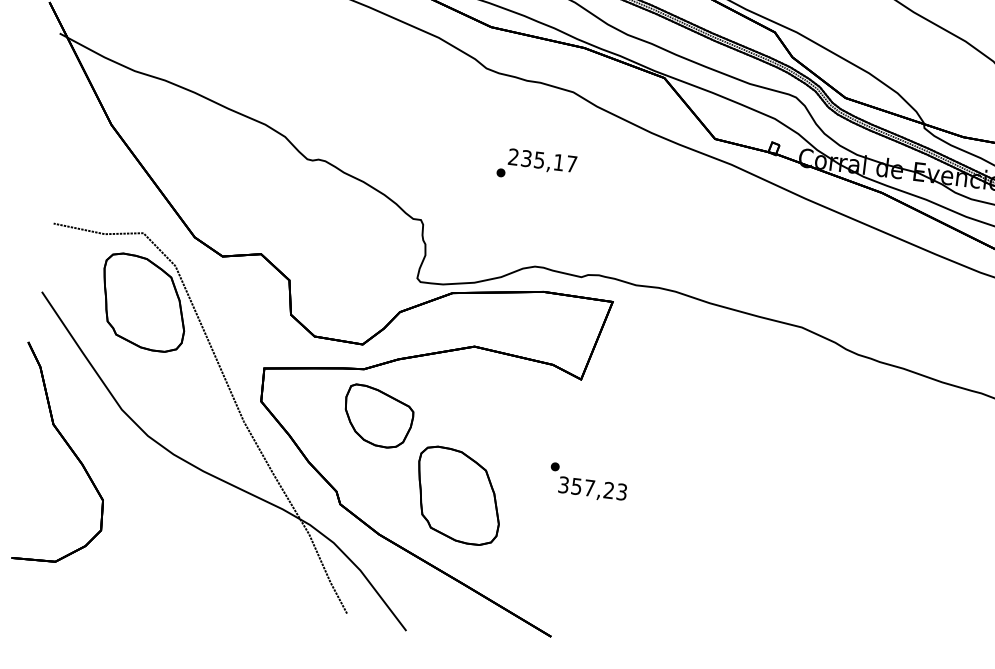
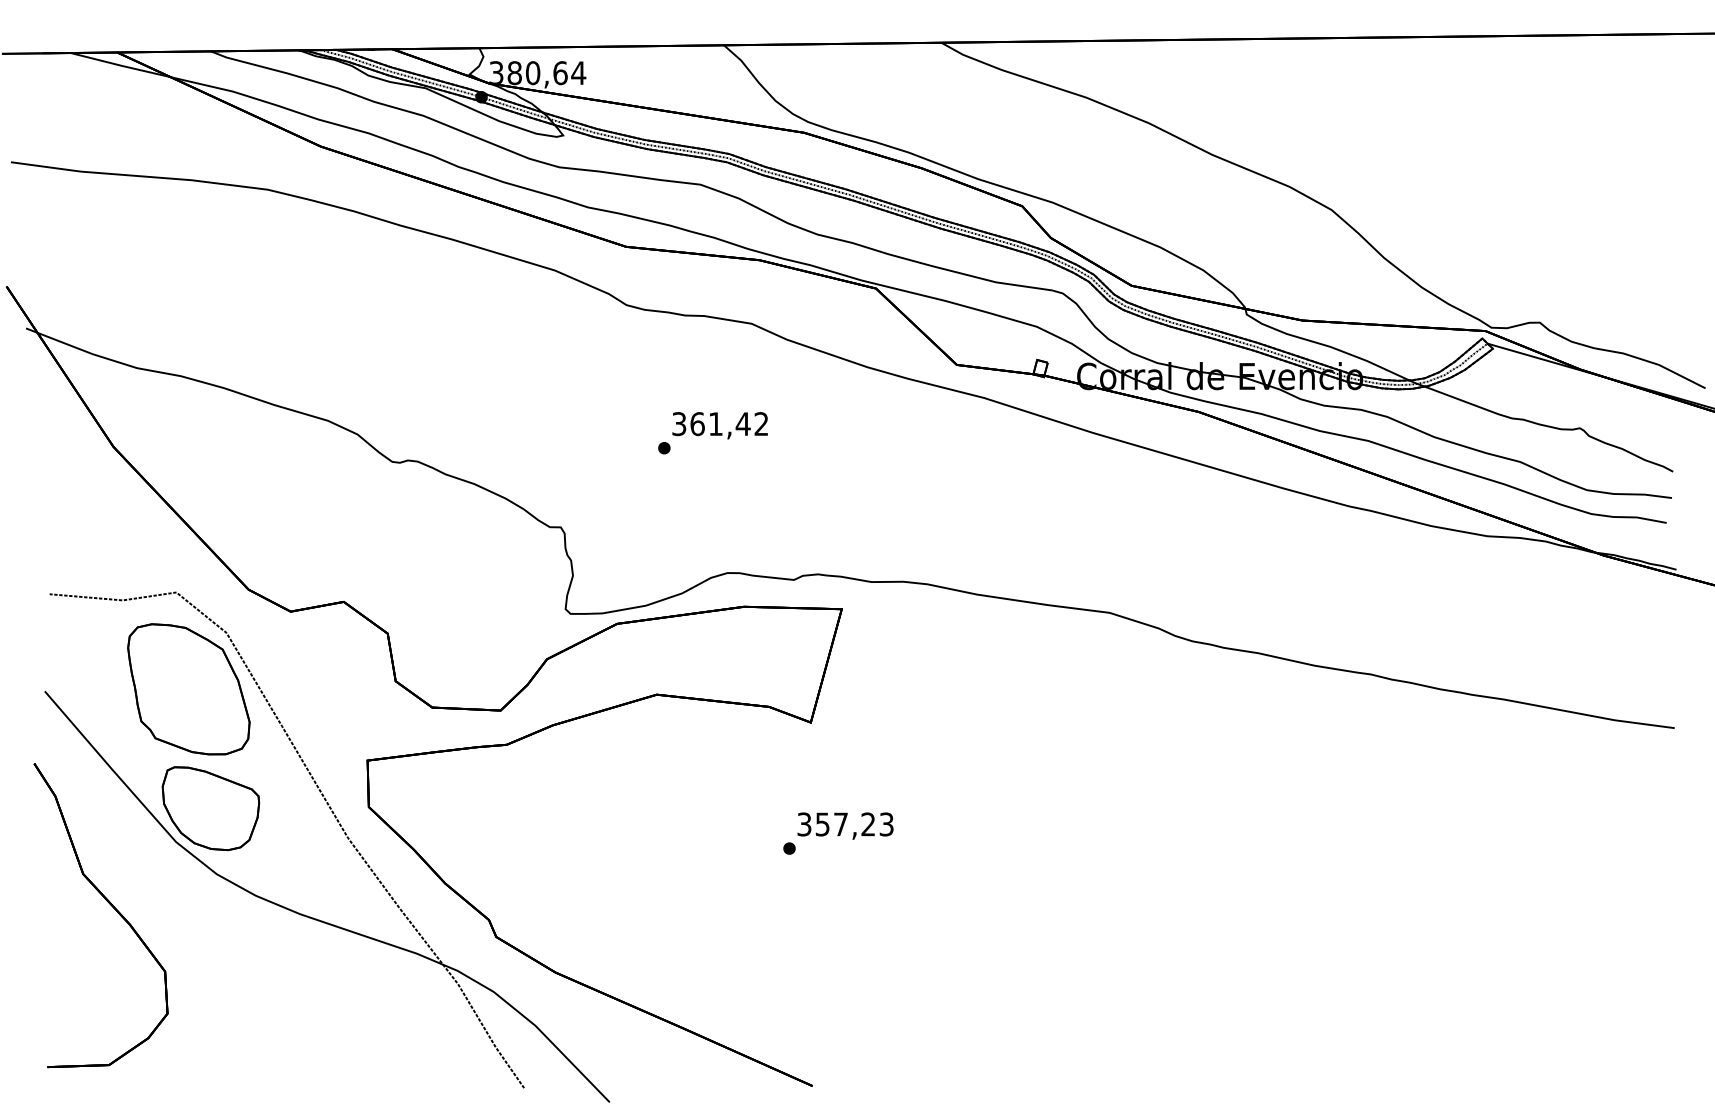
text: (542, 160) -> (720, 424), 235,17 -> 361,42
part: (378, 416) -> (210, 808), moved
text: (592, 489) -> (845, 825), moved
part: (458, 495) -> (659, 905), removed

